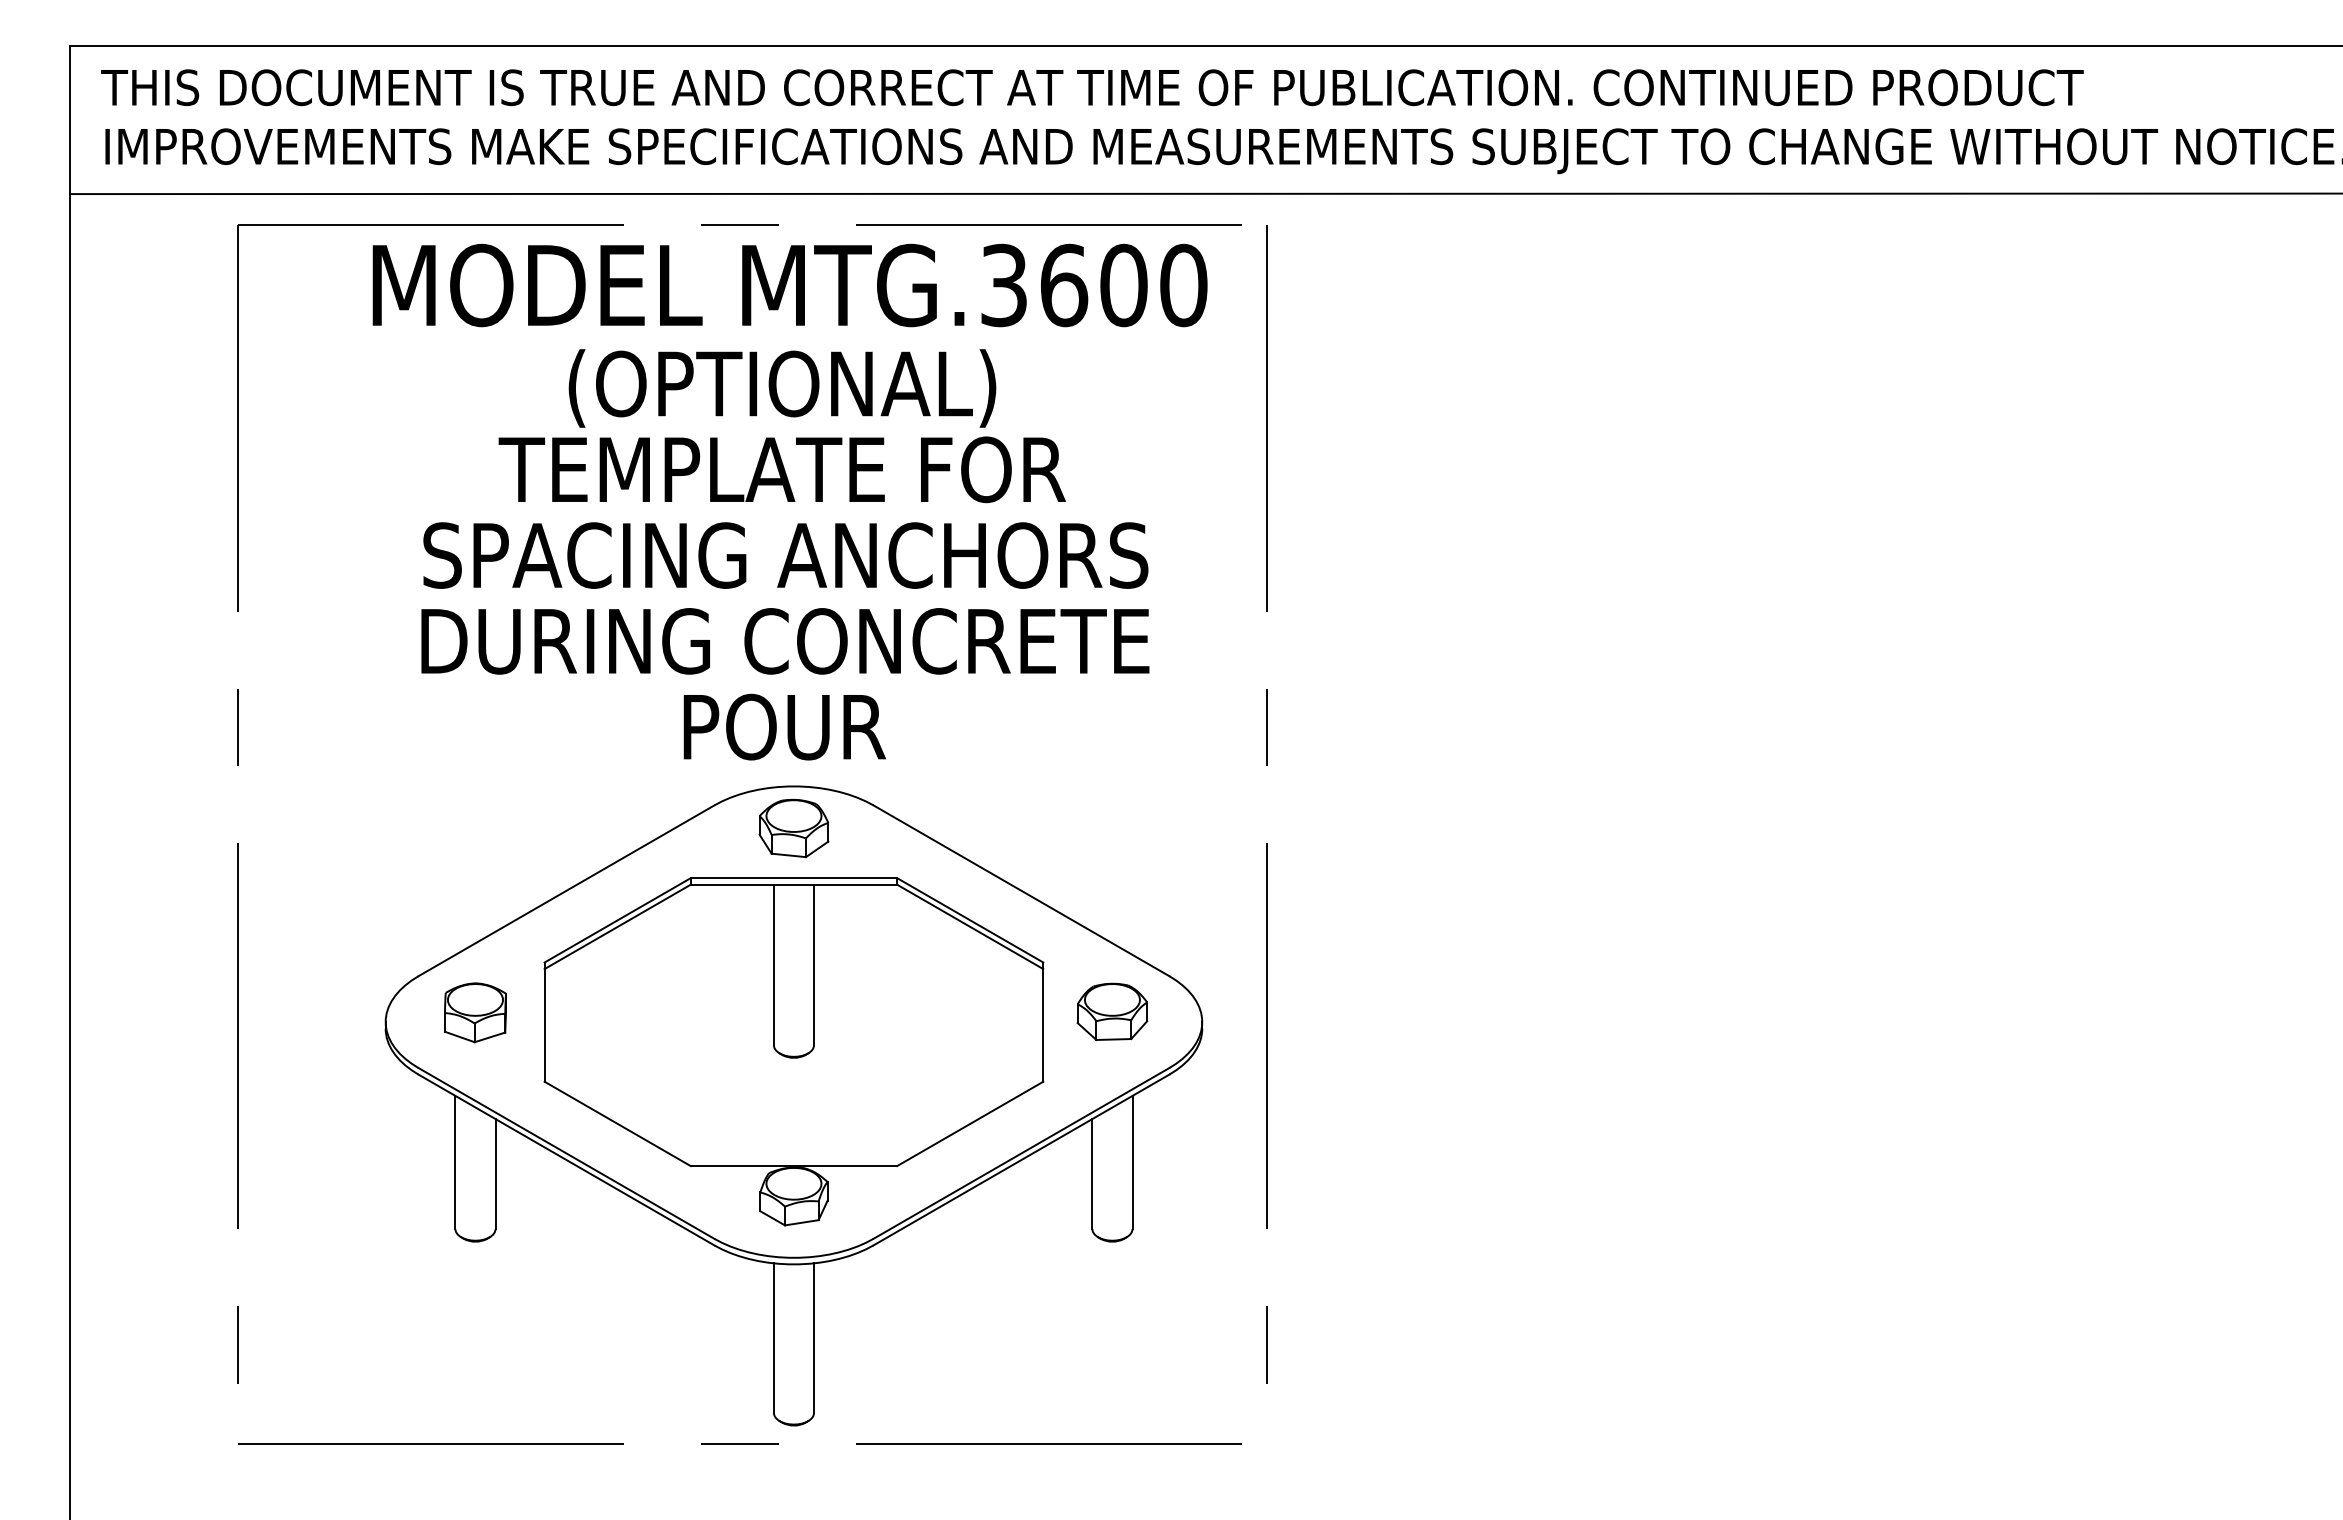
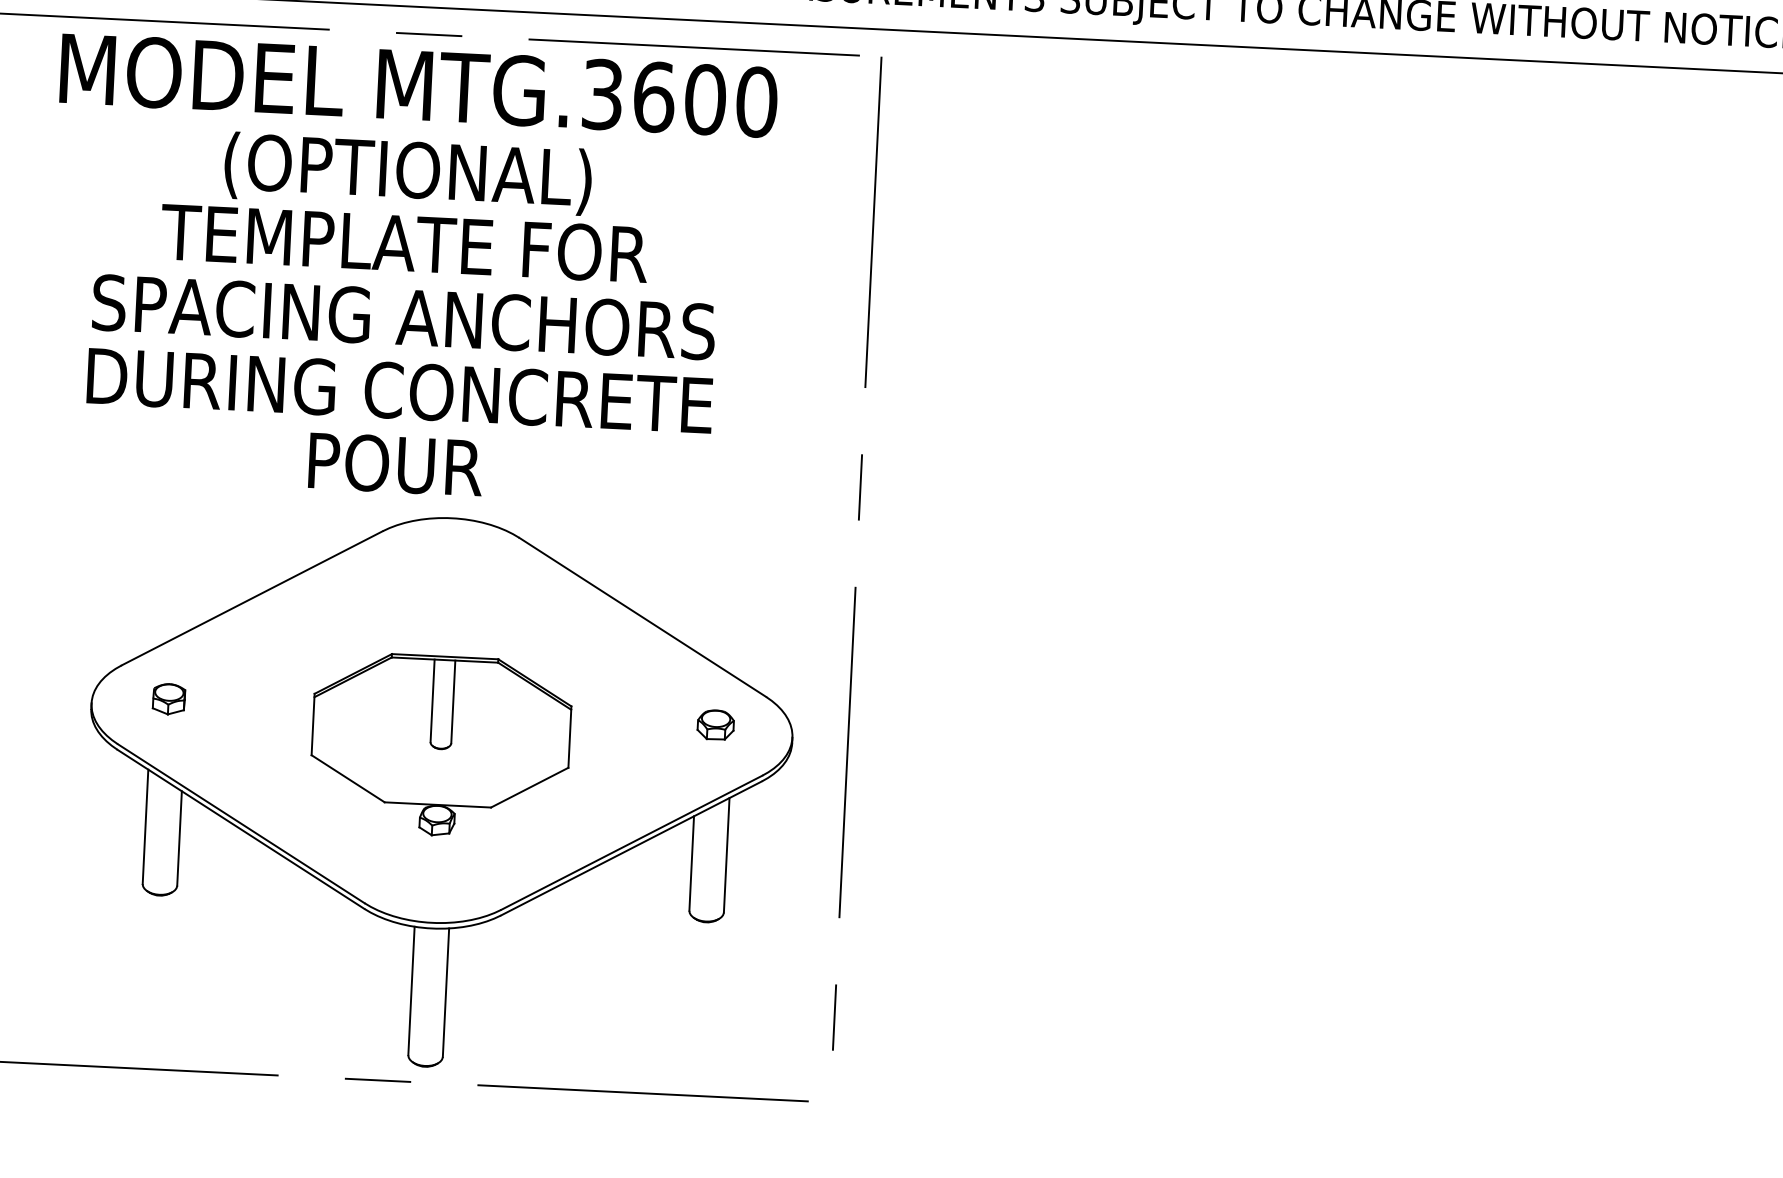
text: (789, 501) -> (409, 271), moved
part: (793, 828) -> (449, 554), removed
part: (1112, 1011) -> (715, 724), size x0.6
part: (475, 1012) -> (169, 698), size x0.6
part: (793, 1051) -> (440, 745), size x0.6

